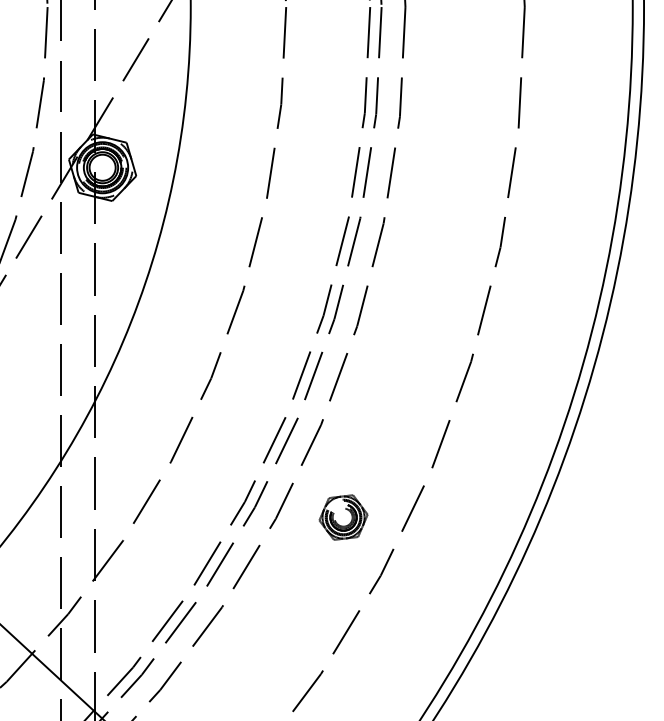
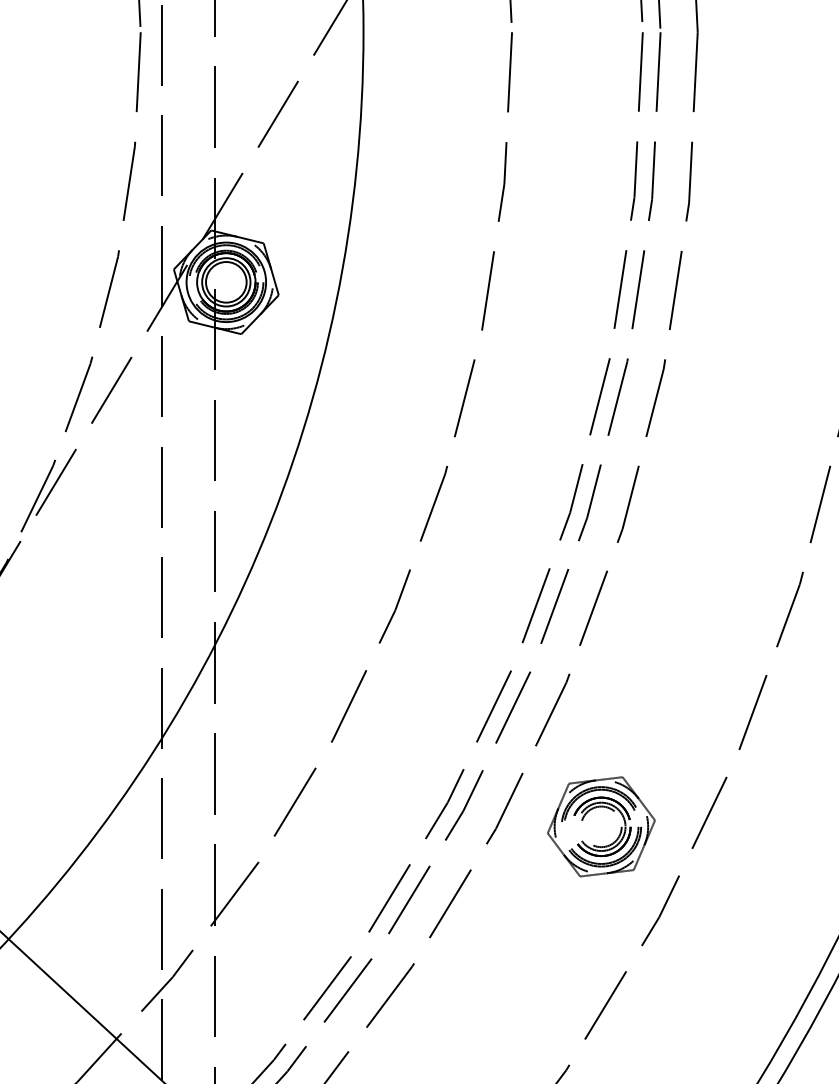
part: (343, 517) -> (601, 826), size x1.43

